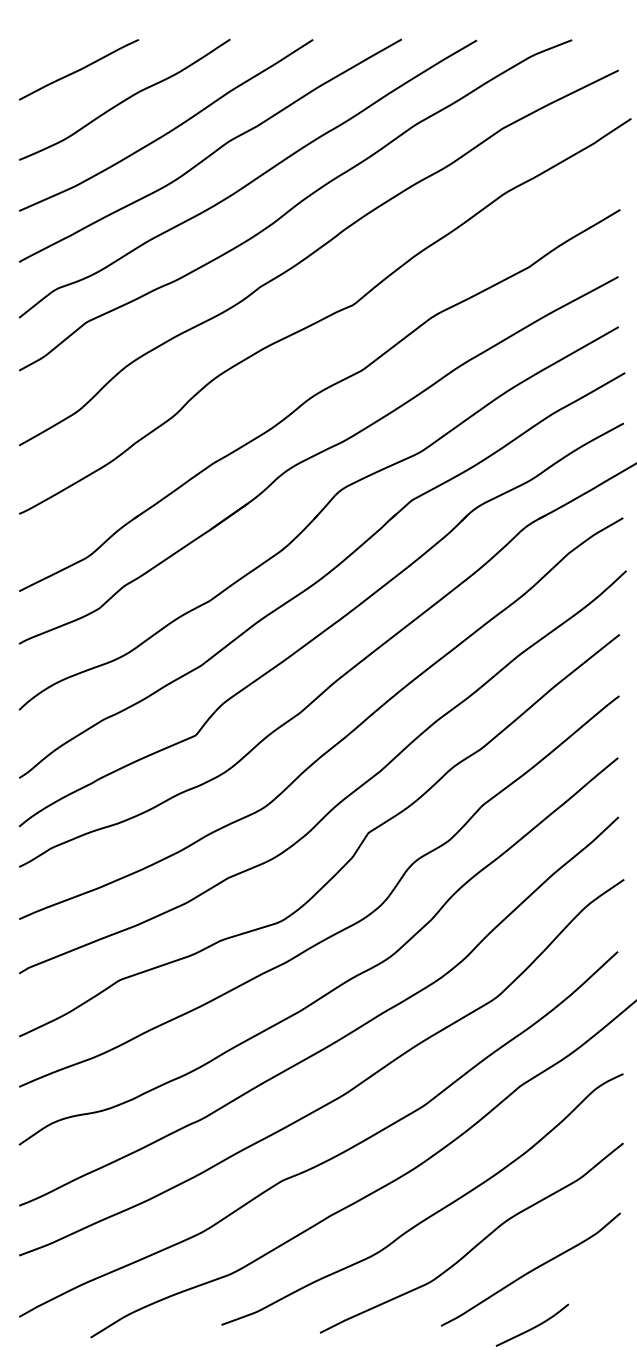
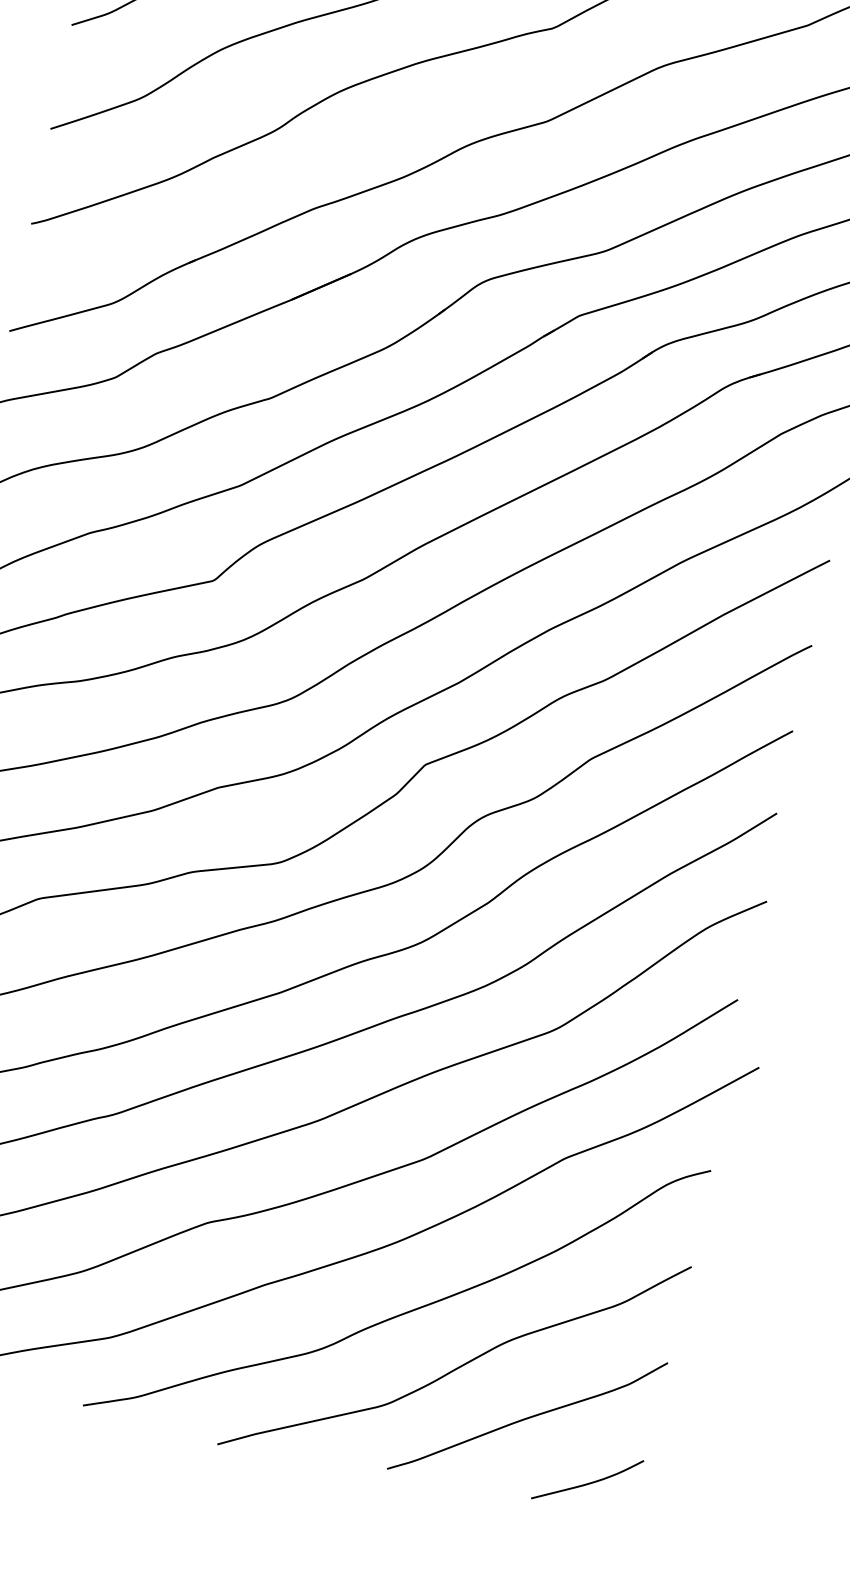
curve: (534, 1326) -> (590, 1482), moved

